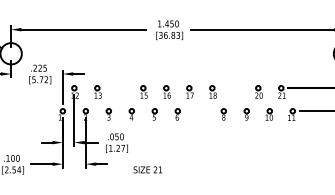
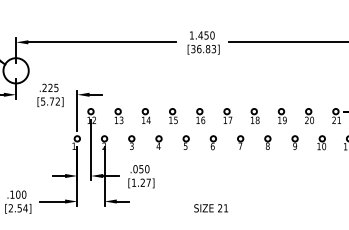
part: (120, 91) -> (145, 115), added
part: (235, 91) -> (281, 115), added
part: (200, 114) -> (240, 142), added
text: (147, 169) -> (210, 207), moved

